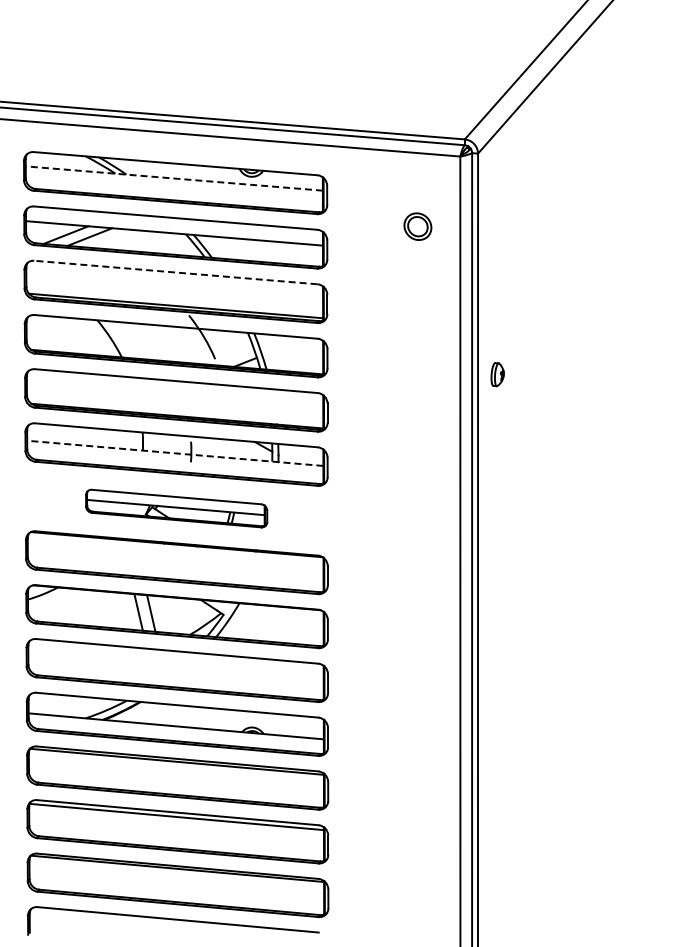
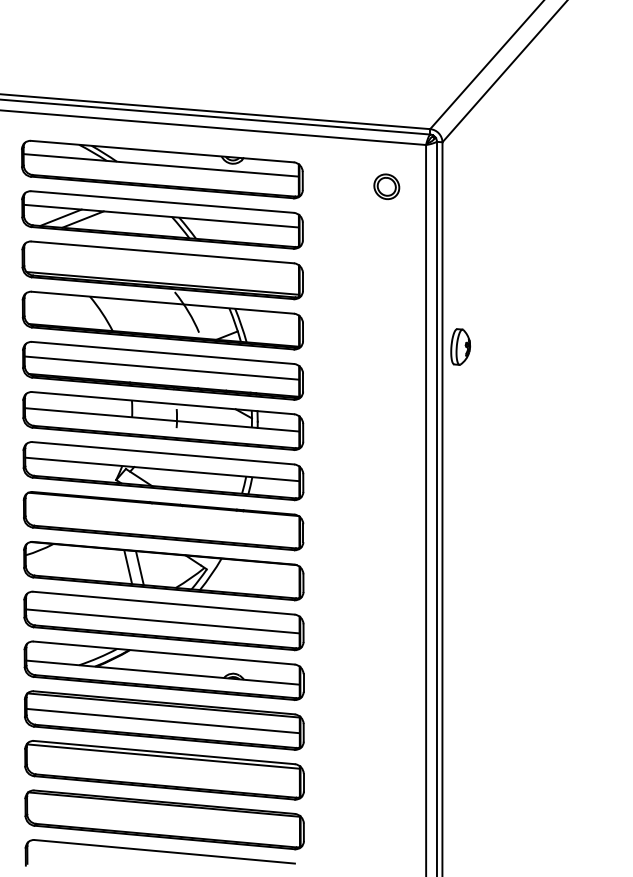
line: (173, 178) -> (160, 165), dashed -> solid
part: (417, 226) -> (386, 186), moved
line: (175, 272) -> (162, 252), dashed -> solid
part: (497, 374) -> (460, 346), size x1.67
line: (174, 397) -> (161, 368), added
line: (175, 453) -> (162, 419), dashed -> solid
part: (176, 508) -> (163, 470), size x1.67
line: (175, 670) -> (162, 620), added
line: (175, 778) -> (162, 720), added

